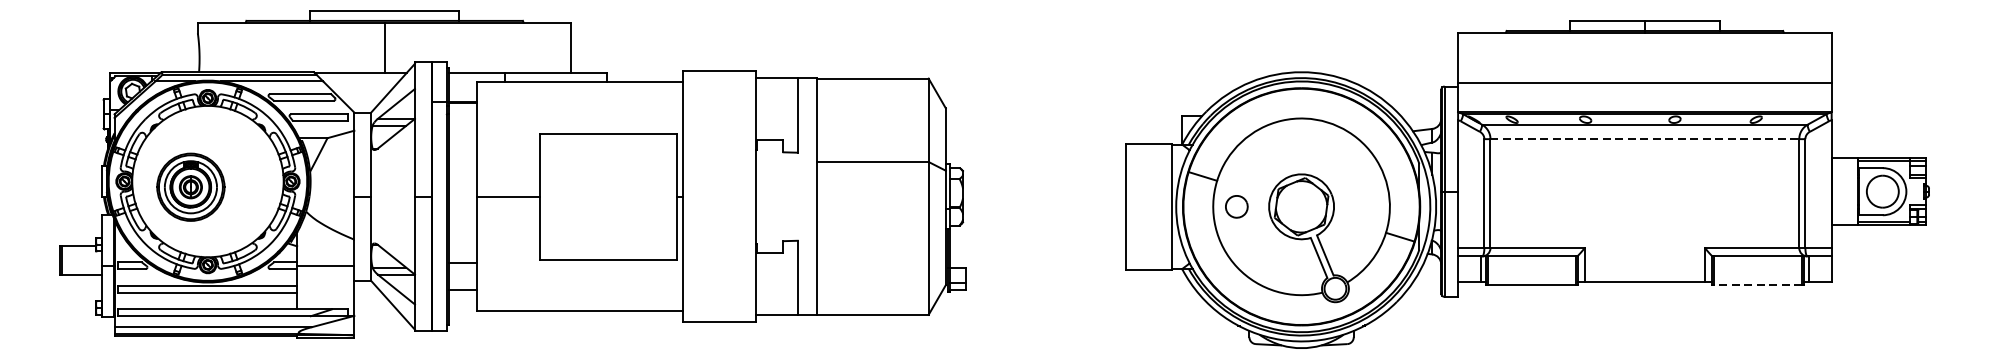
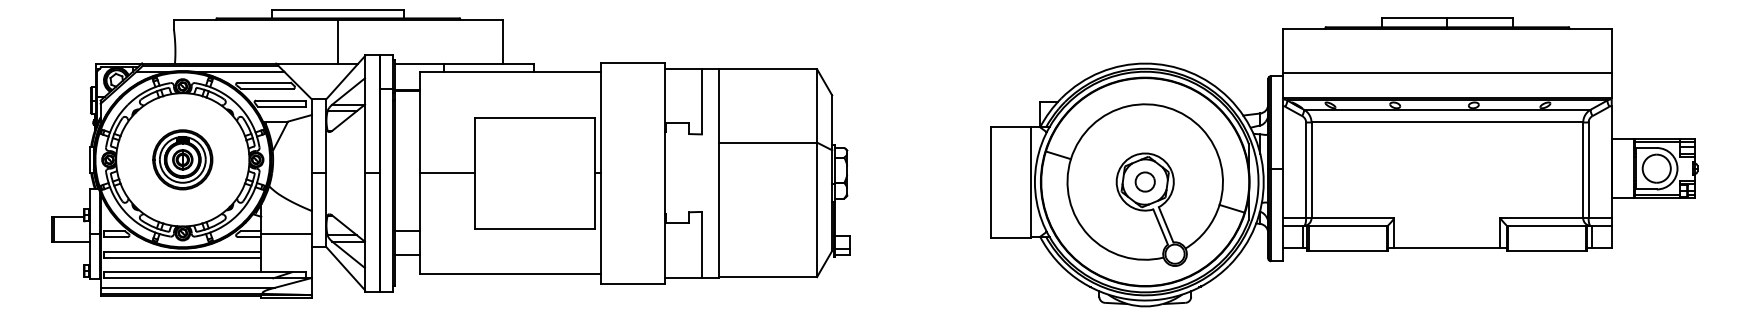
line: (1645, 139) -> (1447, 122), dashed -> solid
part: (190, 186) -> (182, 159), moved
part: (1235, 206) -> (1144, 181), moved
line: (1757, 284) -> (1546, 250), dashed -> solid

